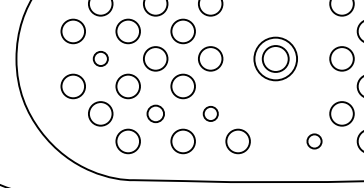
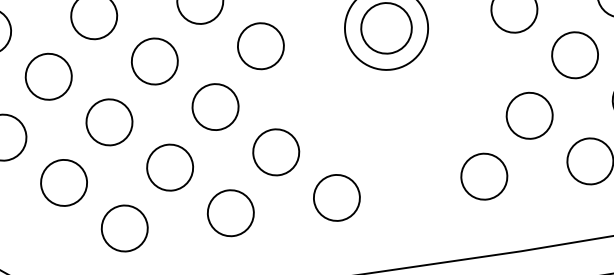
part: (100, 58) -> (48, 76), size x1.67
part: (155, 113) -> (169, 166), size x1.43
part: (210, 113) -> (275, 151), size x1.67
part: (314, 141) -> (484, 176), size x1.67

